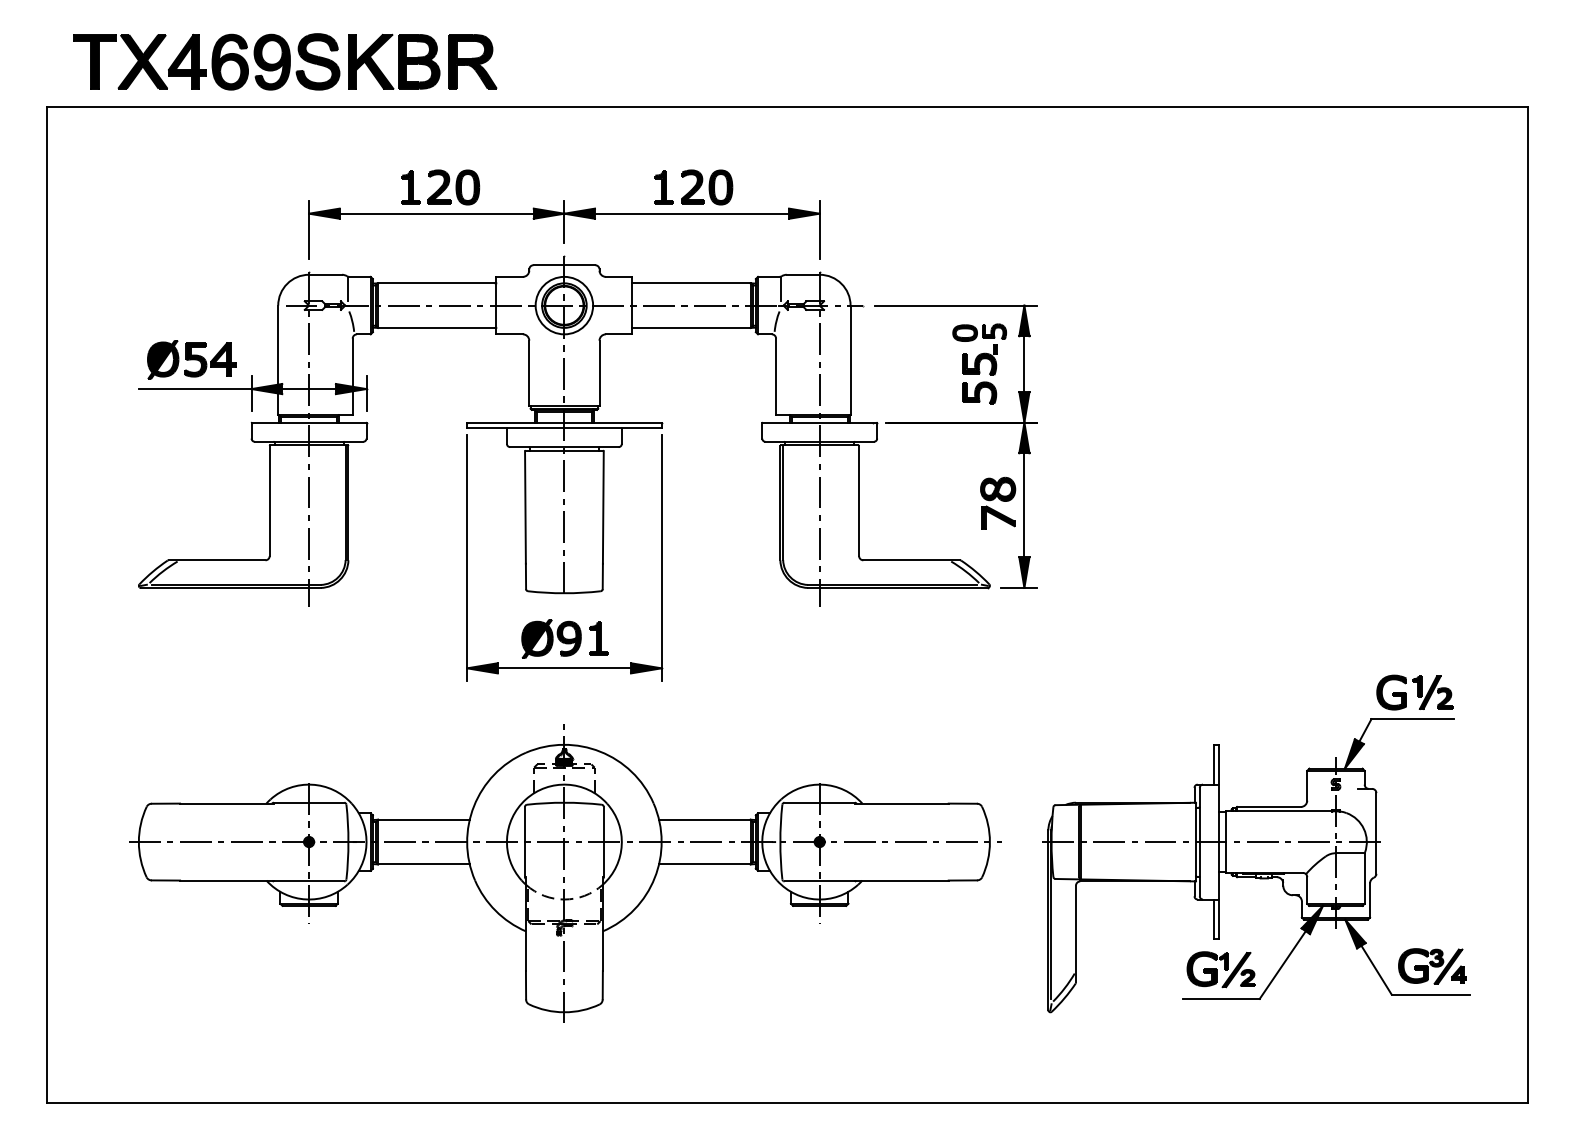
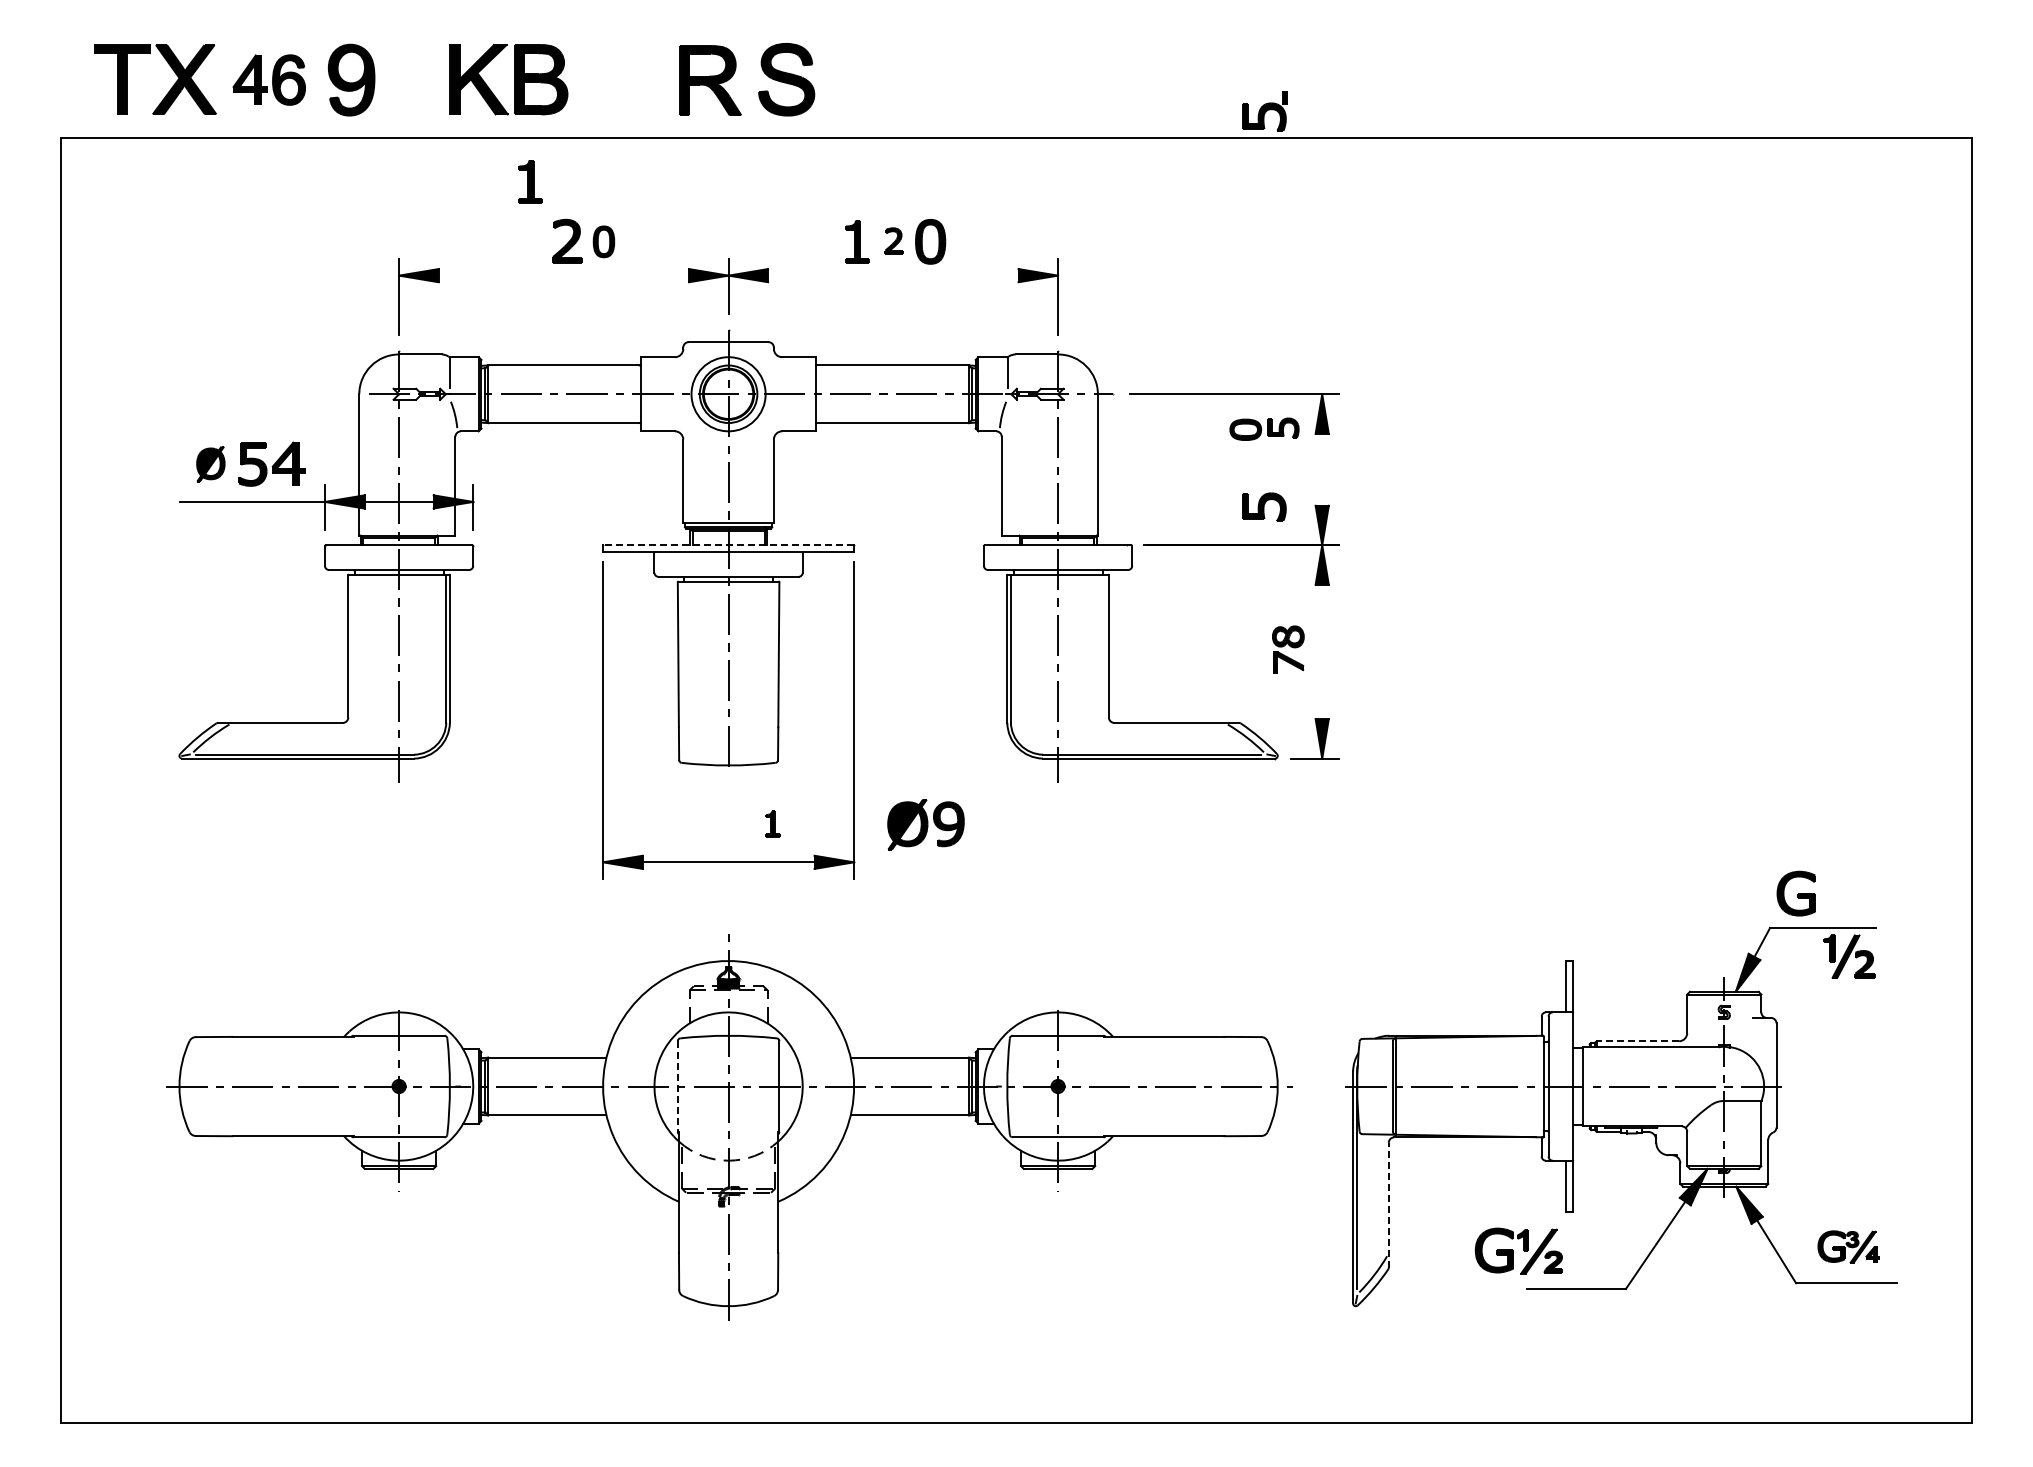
part: (208, 61) -> (269, 79), size x0.7
part: (317, 61) -> (786, 79), moved
part: (472, 61) -> (710, 80), moved
part: (692, 186) -> (893, 240), size x0.6
part: (410, 187) -> (530, 181), moved
part: (467, 187) -> (603, 241), size x0.7
line: (436, 213) -> (563, 275), removed
line: (692, 213) -> (893, 275), removed
part: (162, 359) -> (210, 463), size x0.7
part: (979, 360) -> (1264, 111), moved
line: (1024, 363) -> (1322, 469), removed
line: (564, 422) -> (728, 545), solid -> dashed
part: (998, 503) -> (1288, 649), size x0.7
line: (1024, 504) -> (1322, 651), removed
part: (598, 638) -> (772, 823), size x0.6
part: (551, 639) -> (925, 824), moved
part: (1432, 692) -> (1849, 956), moved
line: (1268, 807) -> (1637, 1041), solid -> dashed
line: (524, 842) -> (677, 1087), solid -> dashed
line: (1075, 933) -> (1388, 1204), solid -> dashed
part: (1432, 966) -> (1848, 1246), size x0.7
part: (1220, 969) -> (1518, 1250), moved

